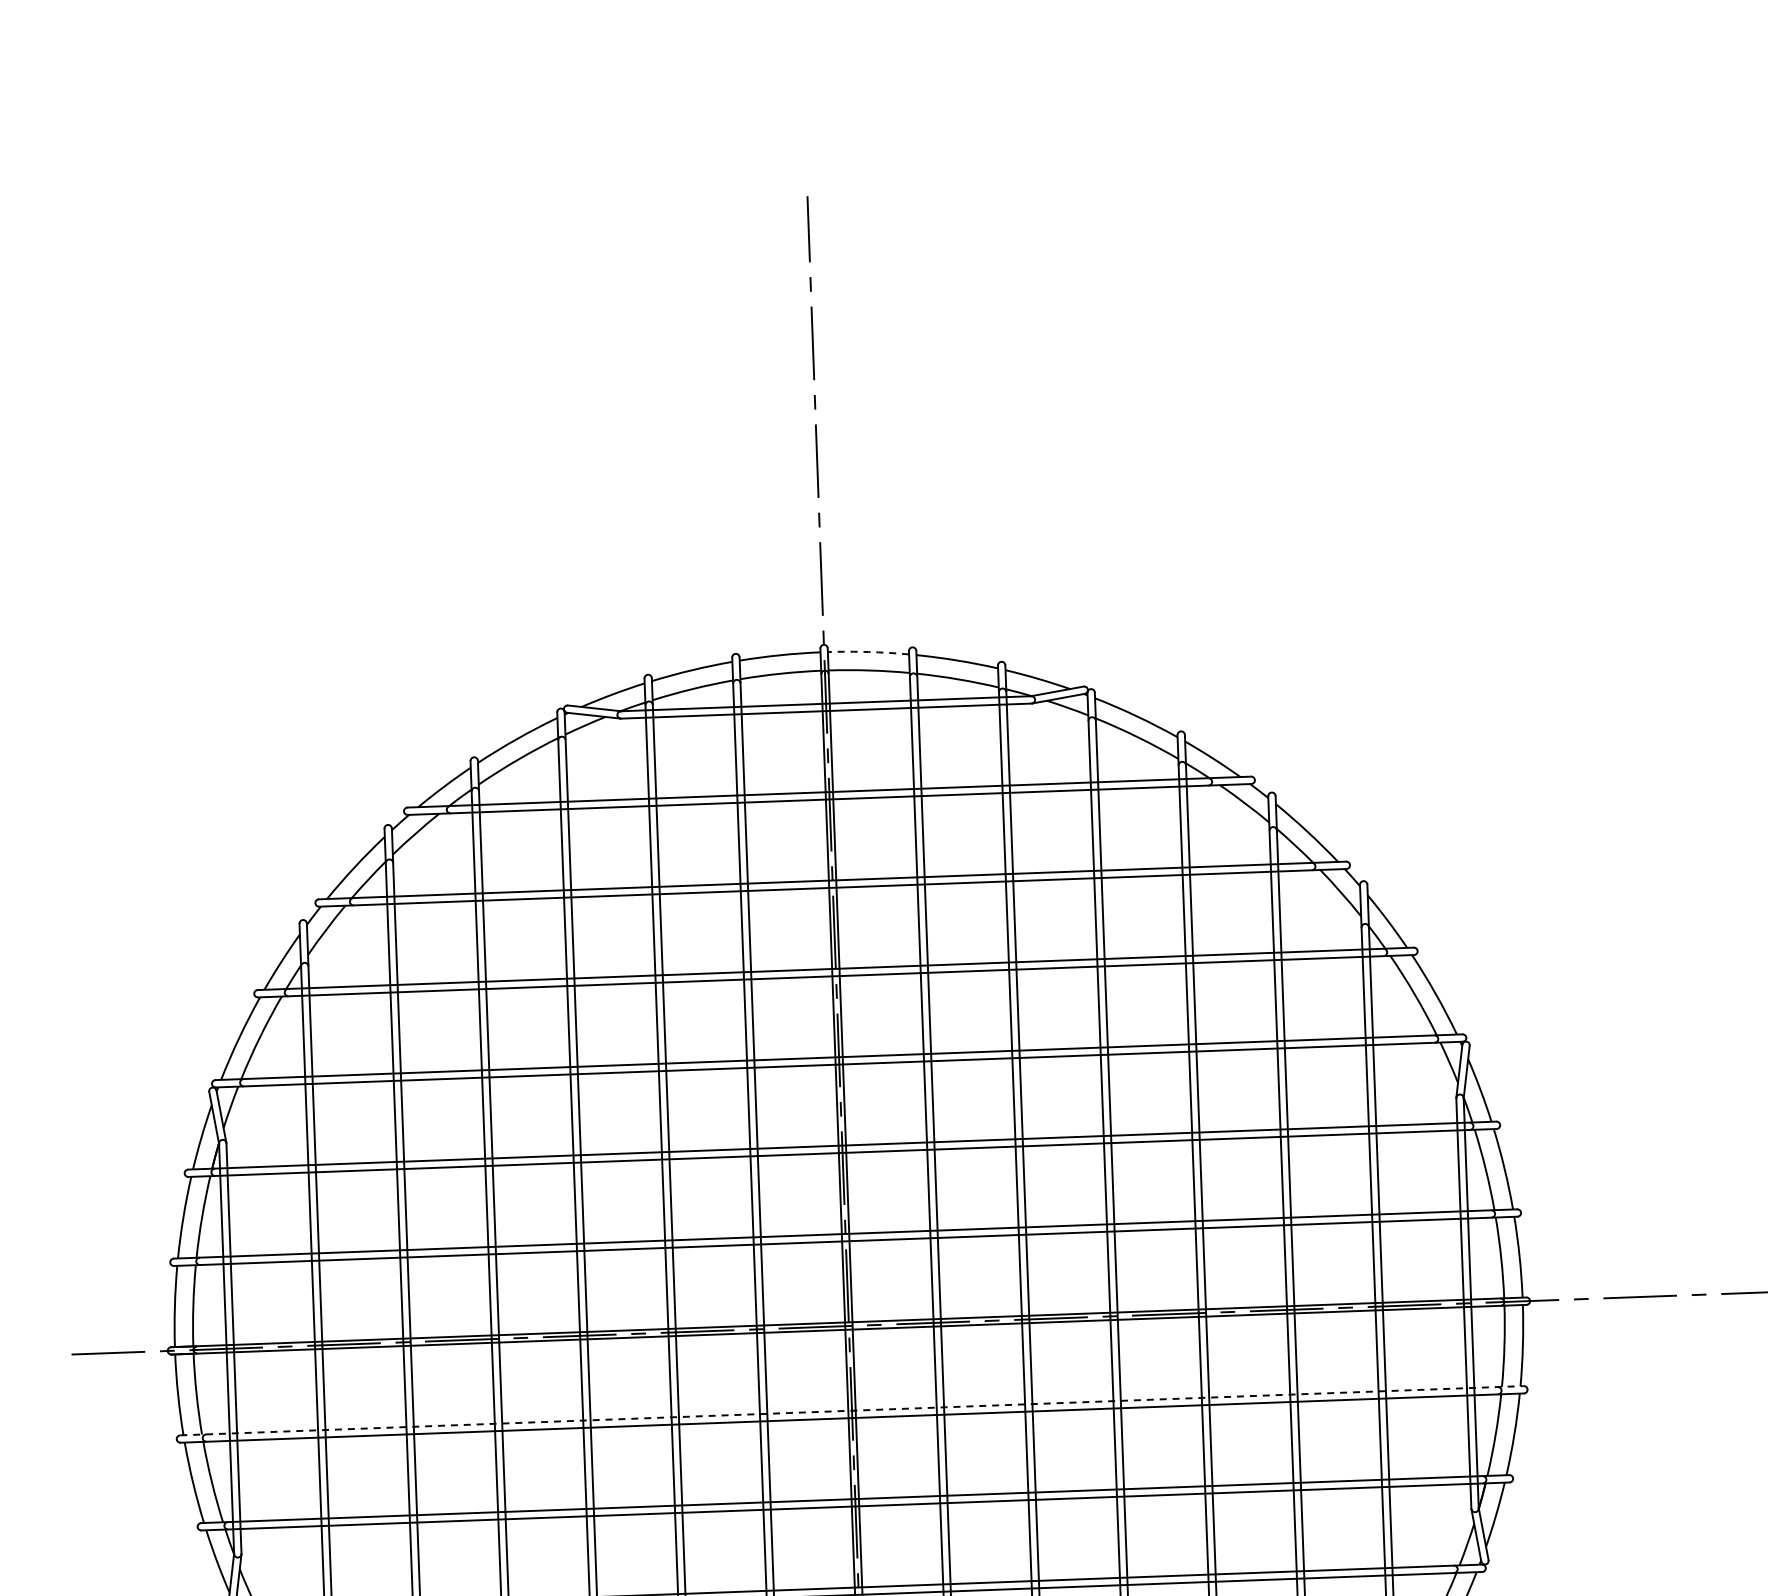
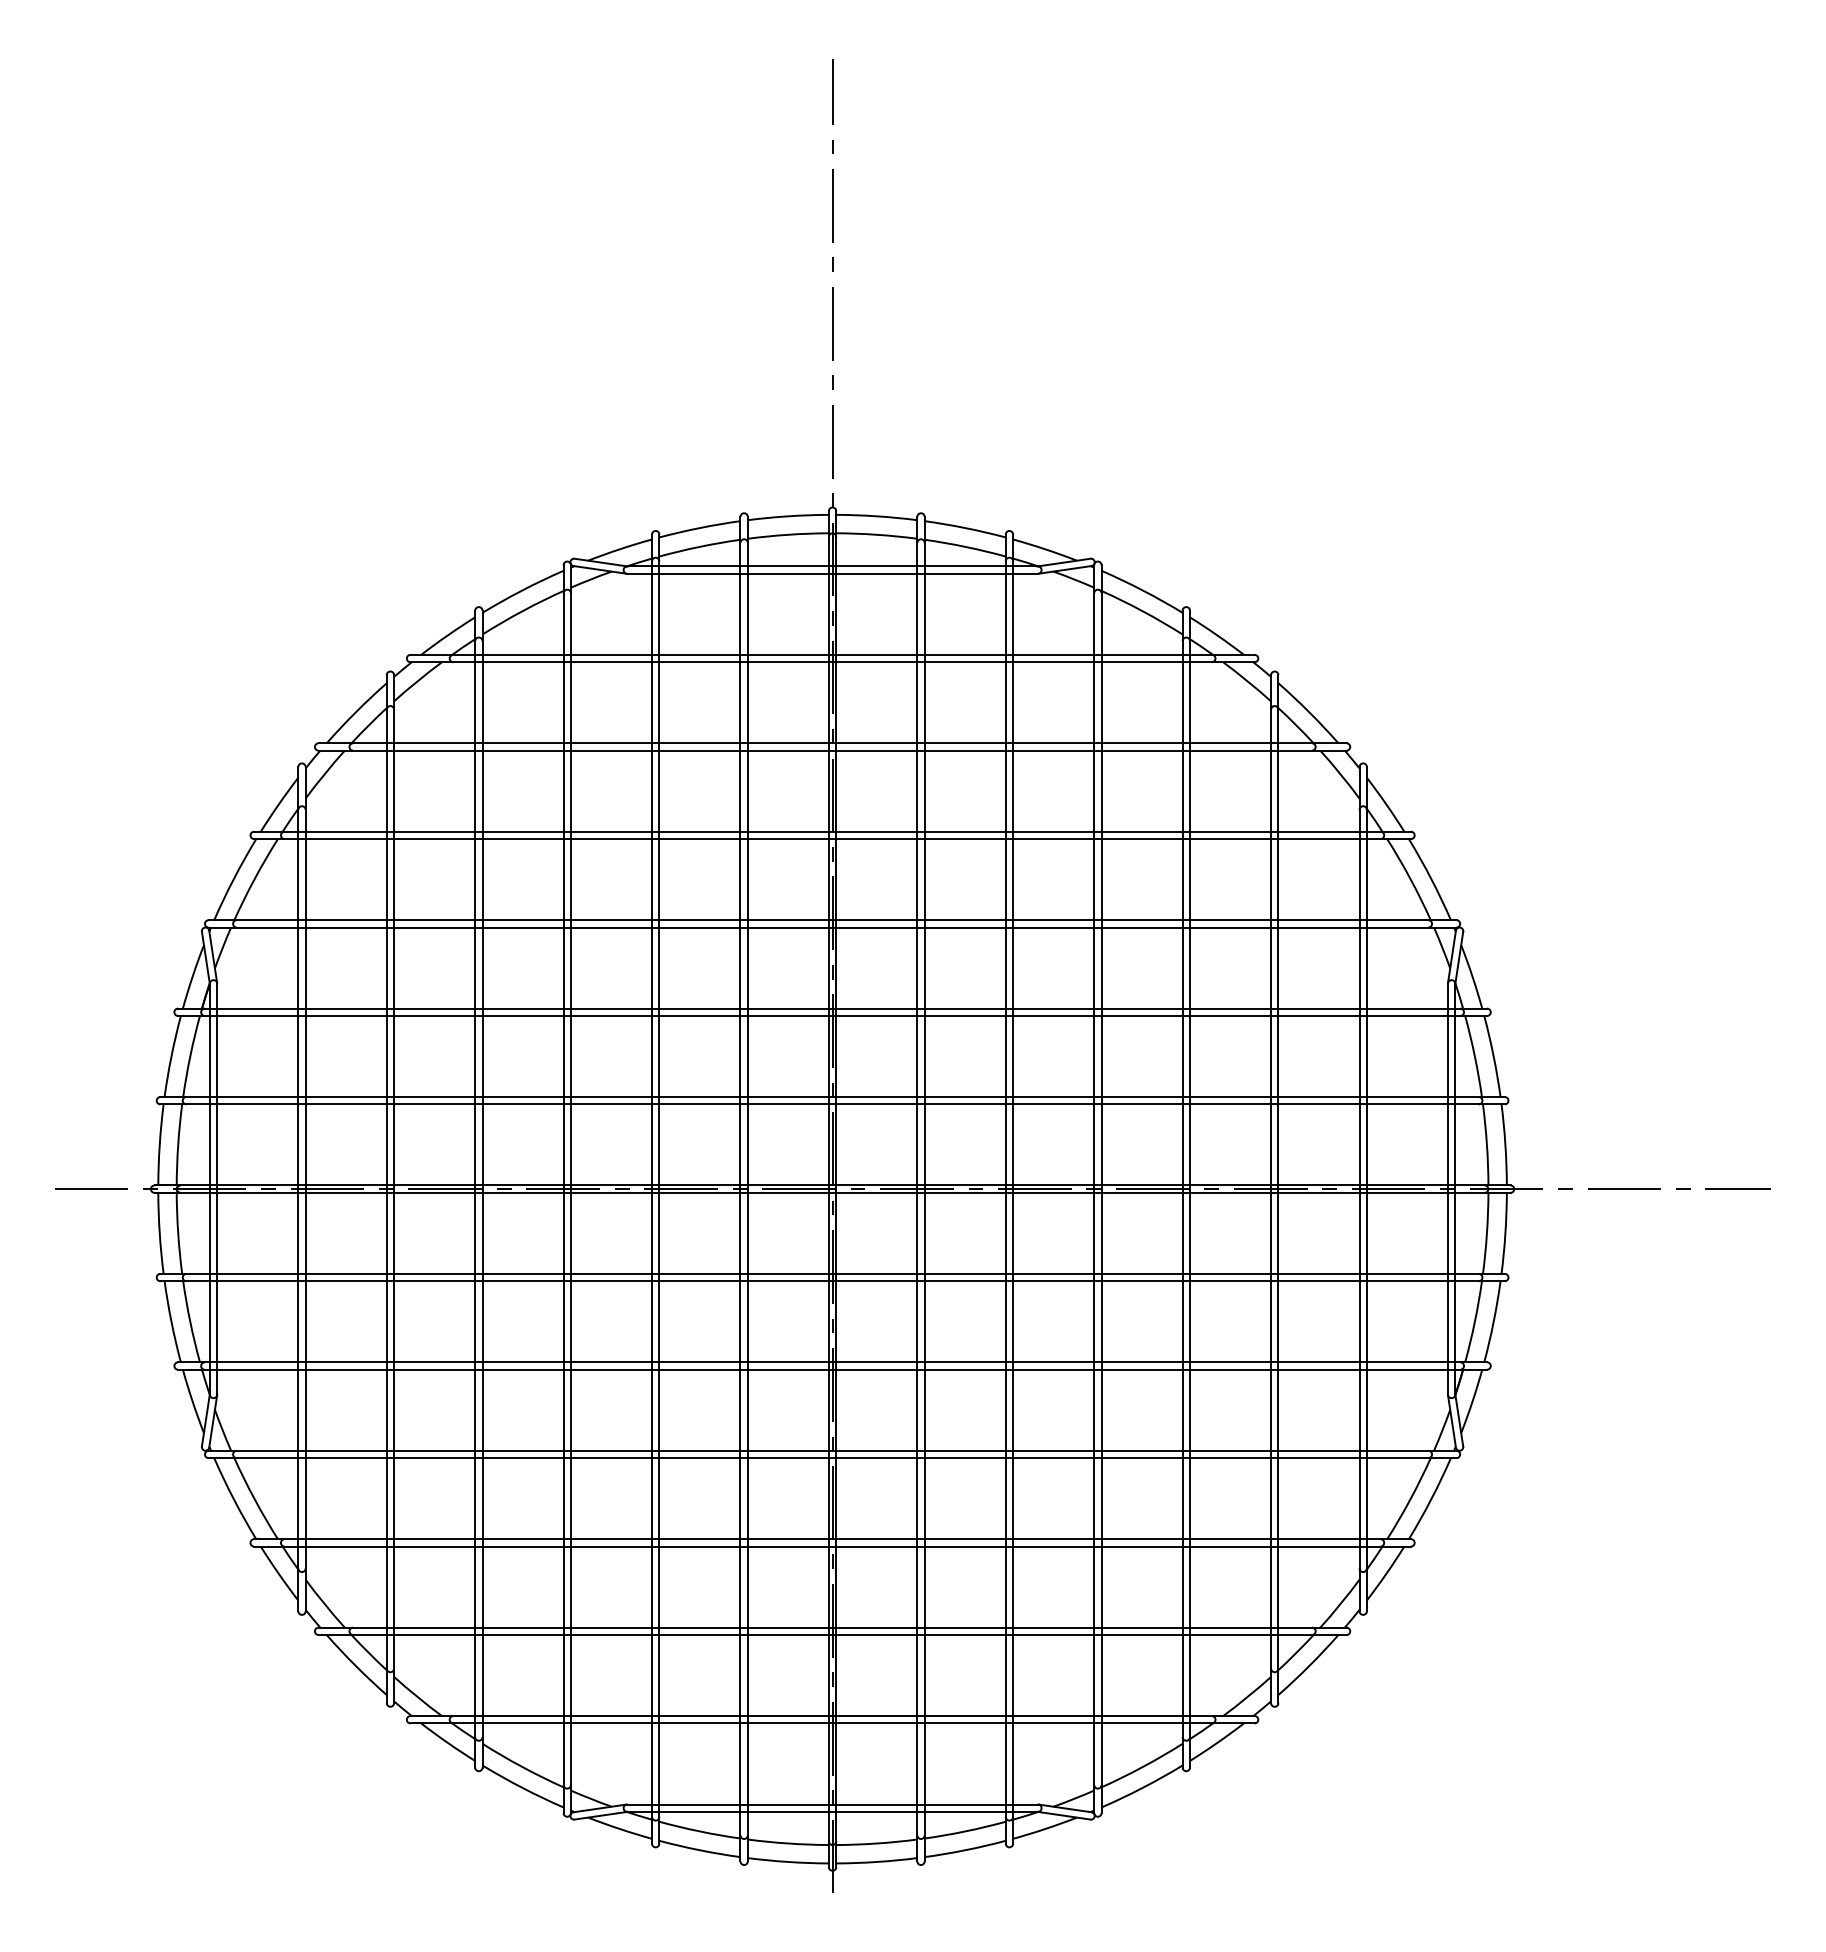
arc: (868, 652) -> (876, 516), dashed -> solid
line: (852, 1410) -> (833, 1273), dashed -> solid

